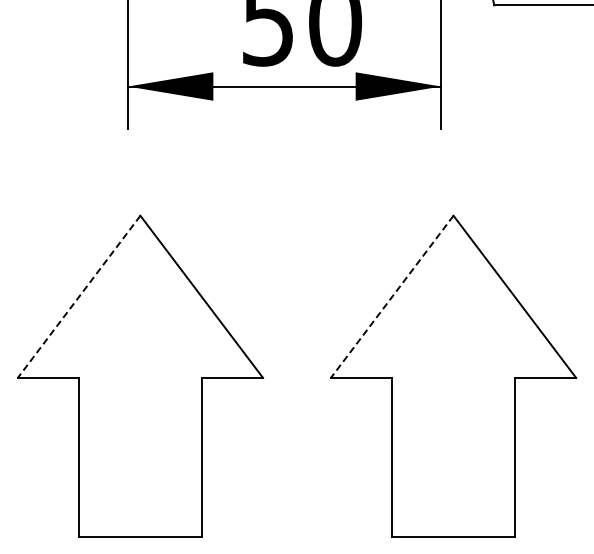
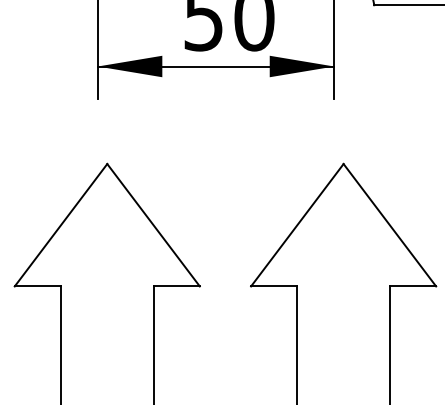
line: (79, 296) -> (61, 224), dashed -> solid
line: (392, 296) -> (297, 224), dashed -> solid

